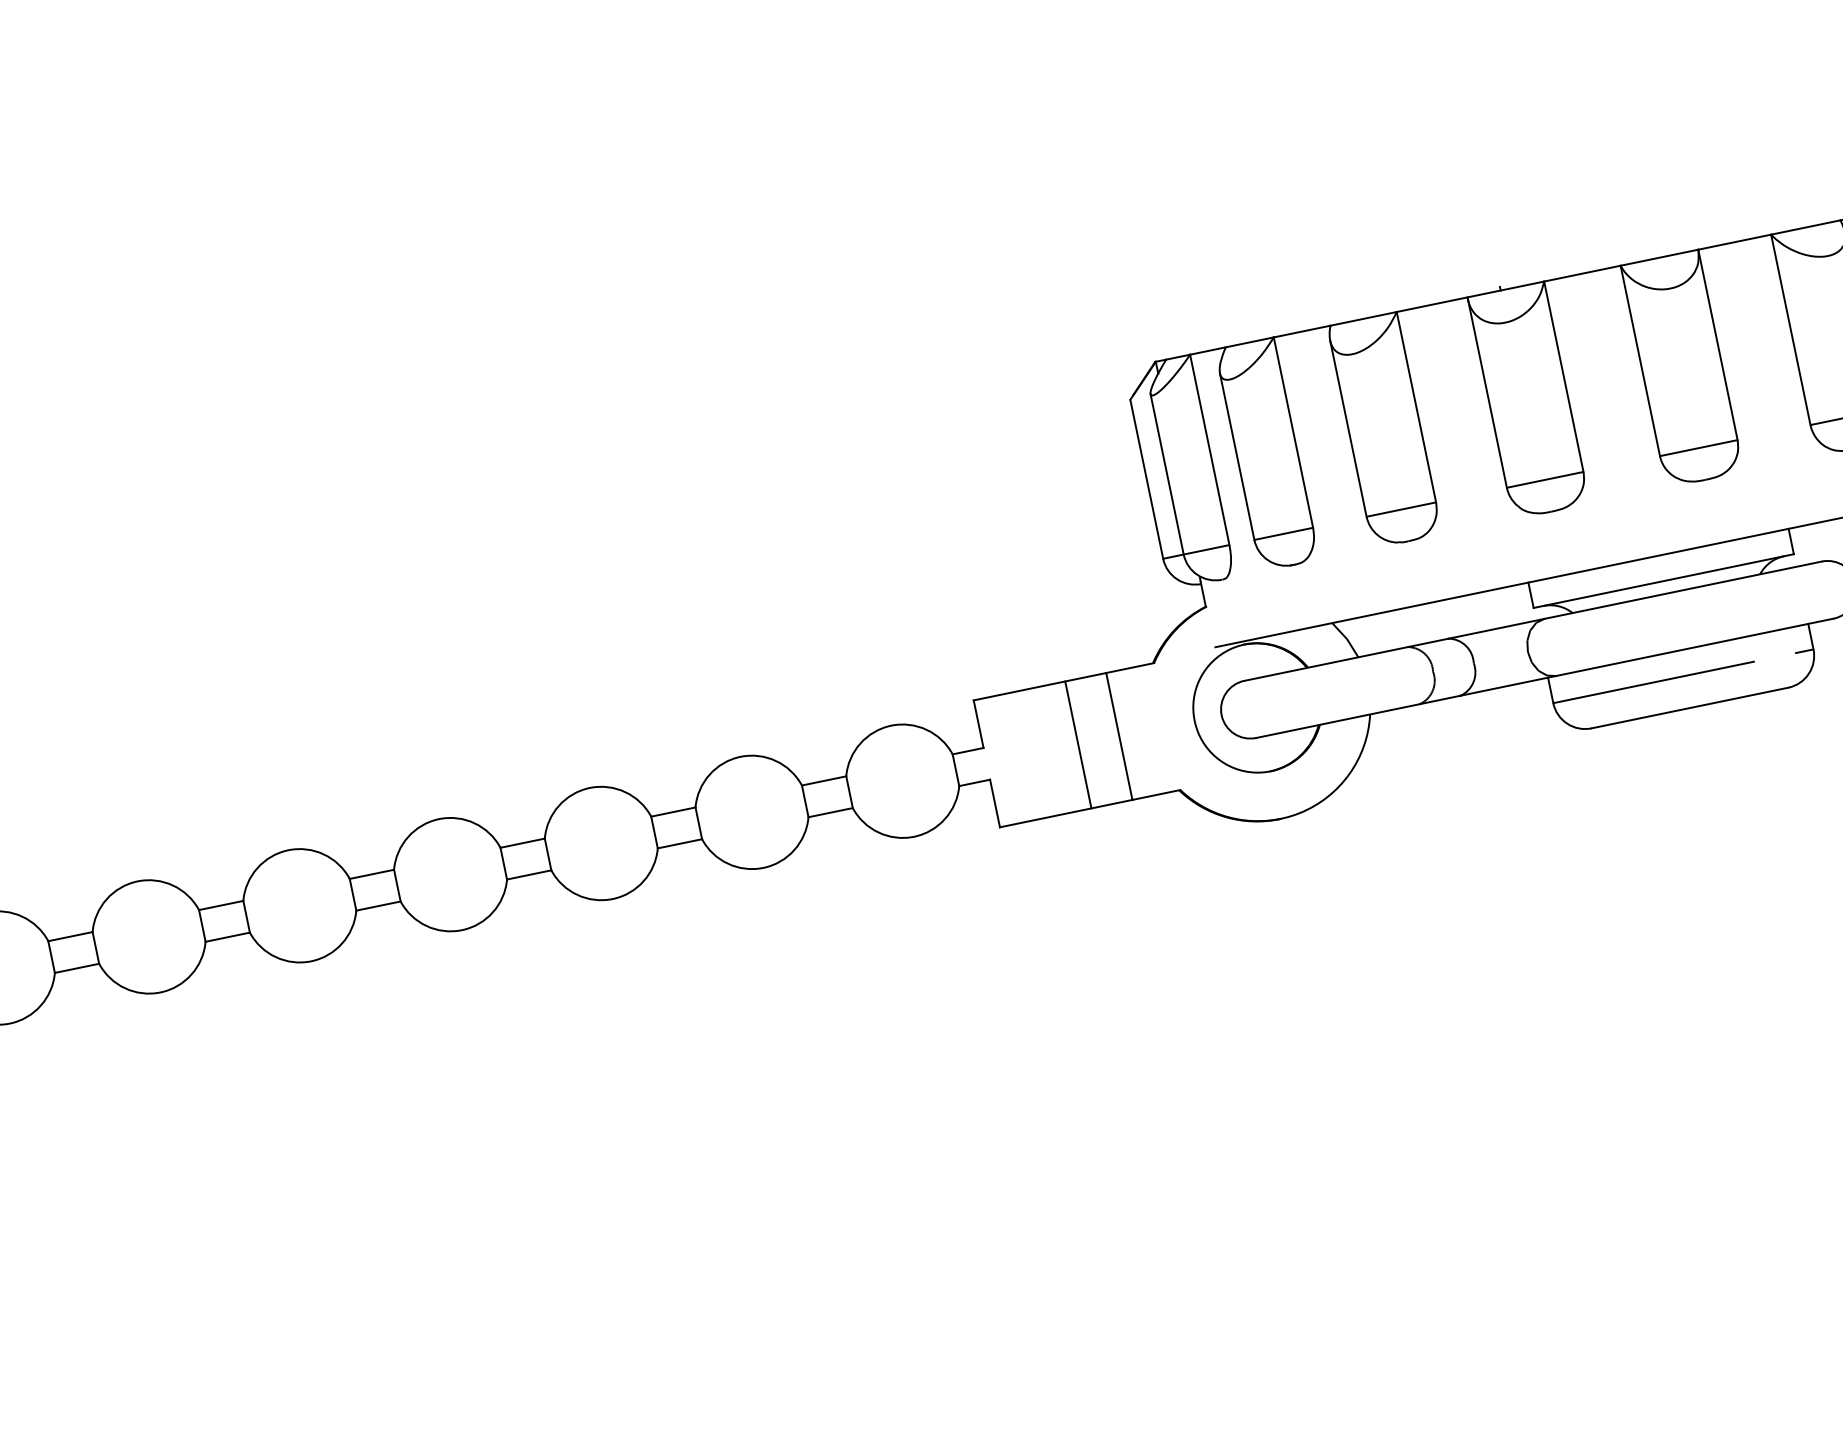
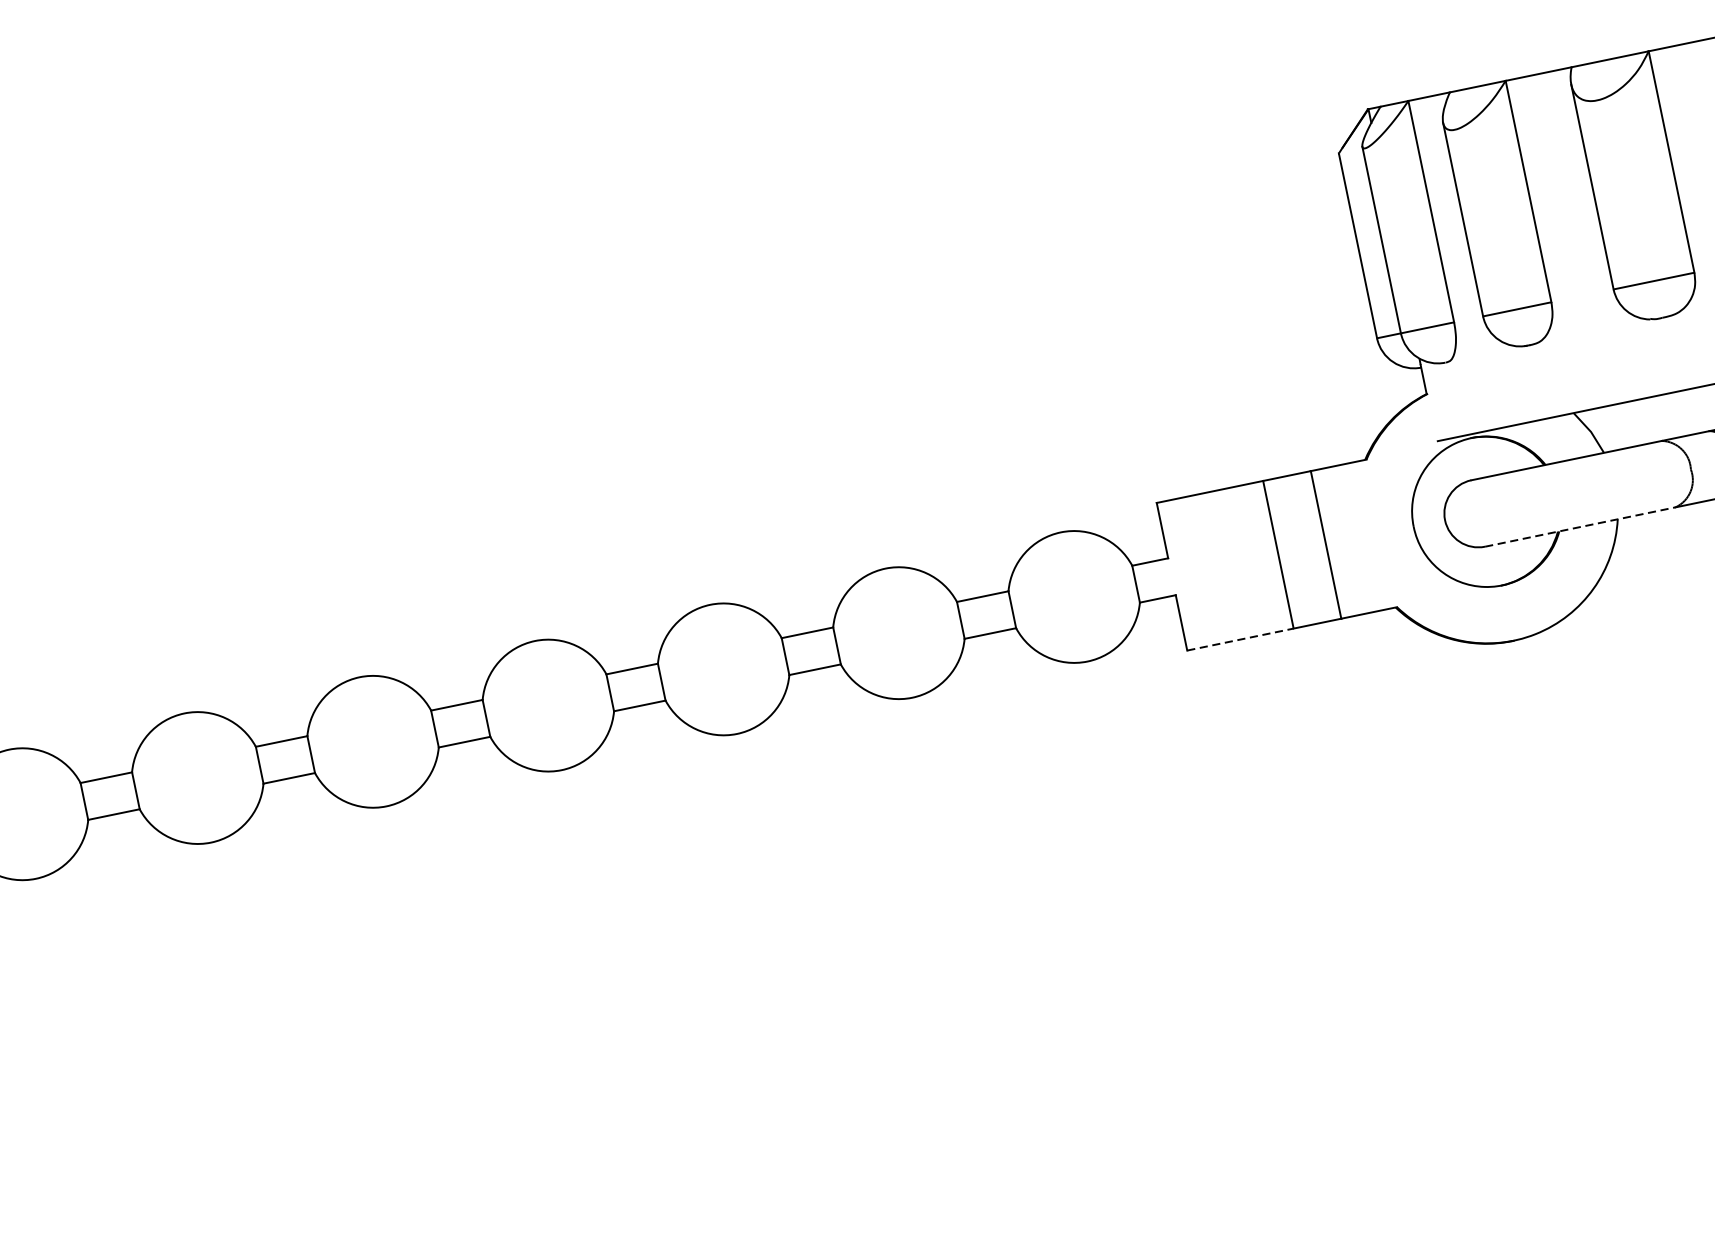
line: (1338, 721) -> (1580, 527), solid -> dashed
line: (1045, 817) -> (1240, 639), solid -> dashed

